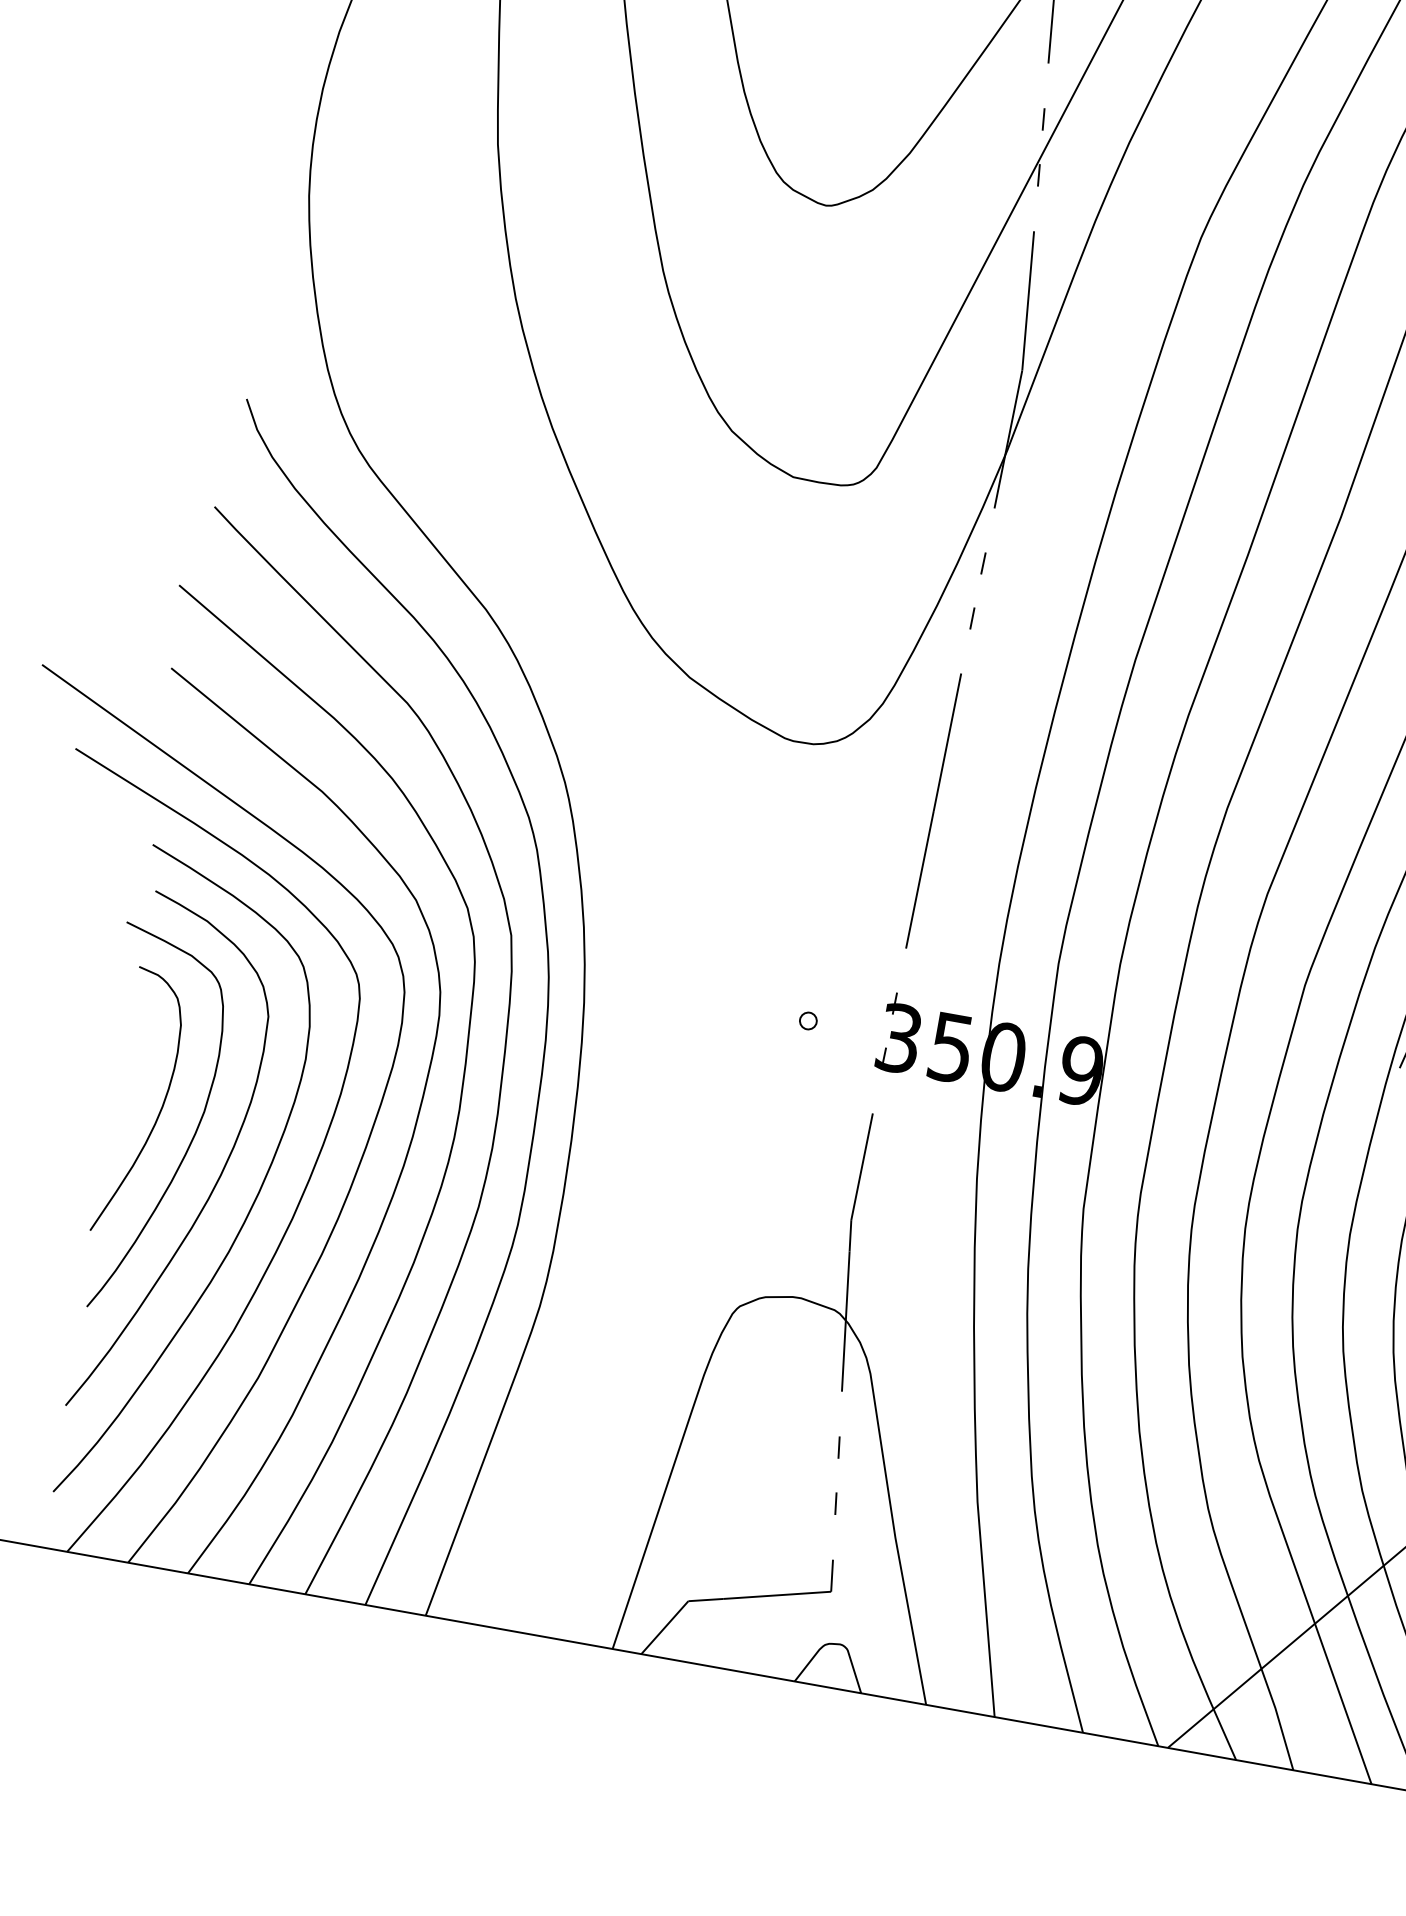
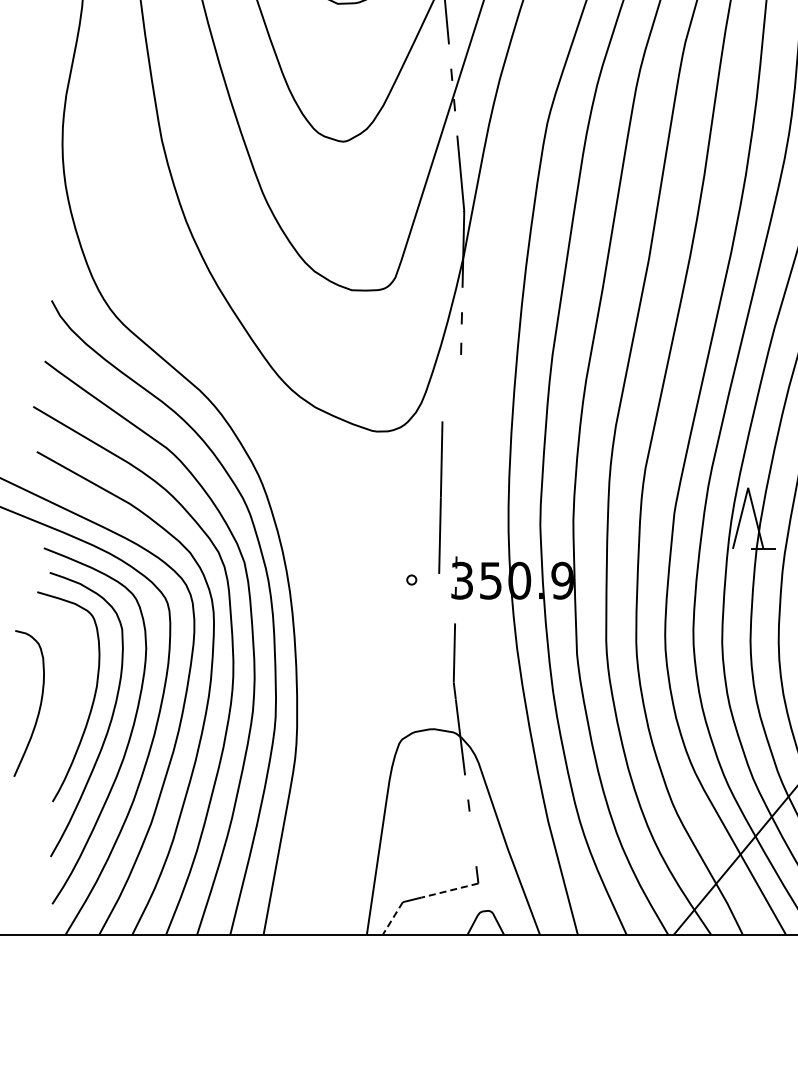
line: (933, 810) -> (440, 497), moved
curve: (159, 1109) -> (39, 705), moved
line: (835, 1502) -> (472, 835), removed
line: (776, 1595) -> (449, 890), solid -> dashed
line: (664, 1629) -> (392, 919), solid -> dashed

